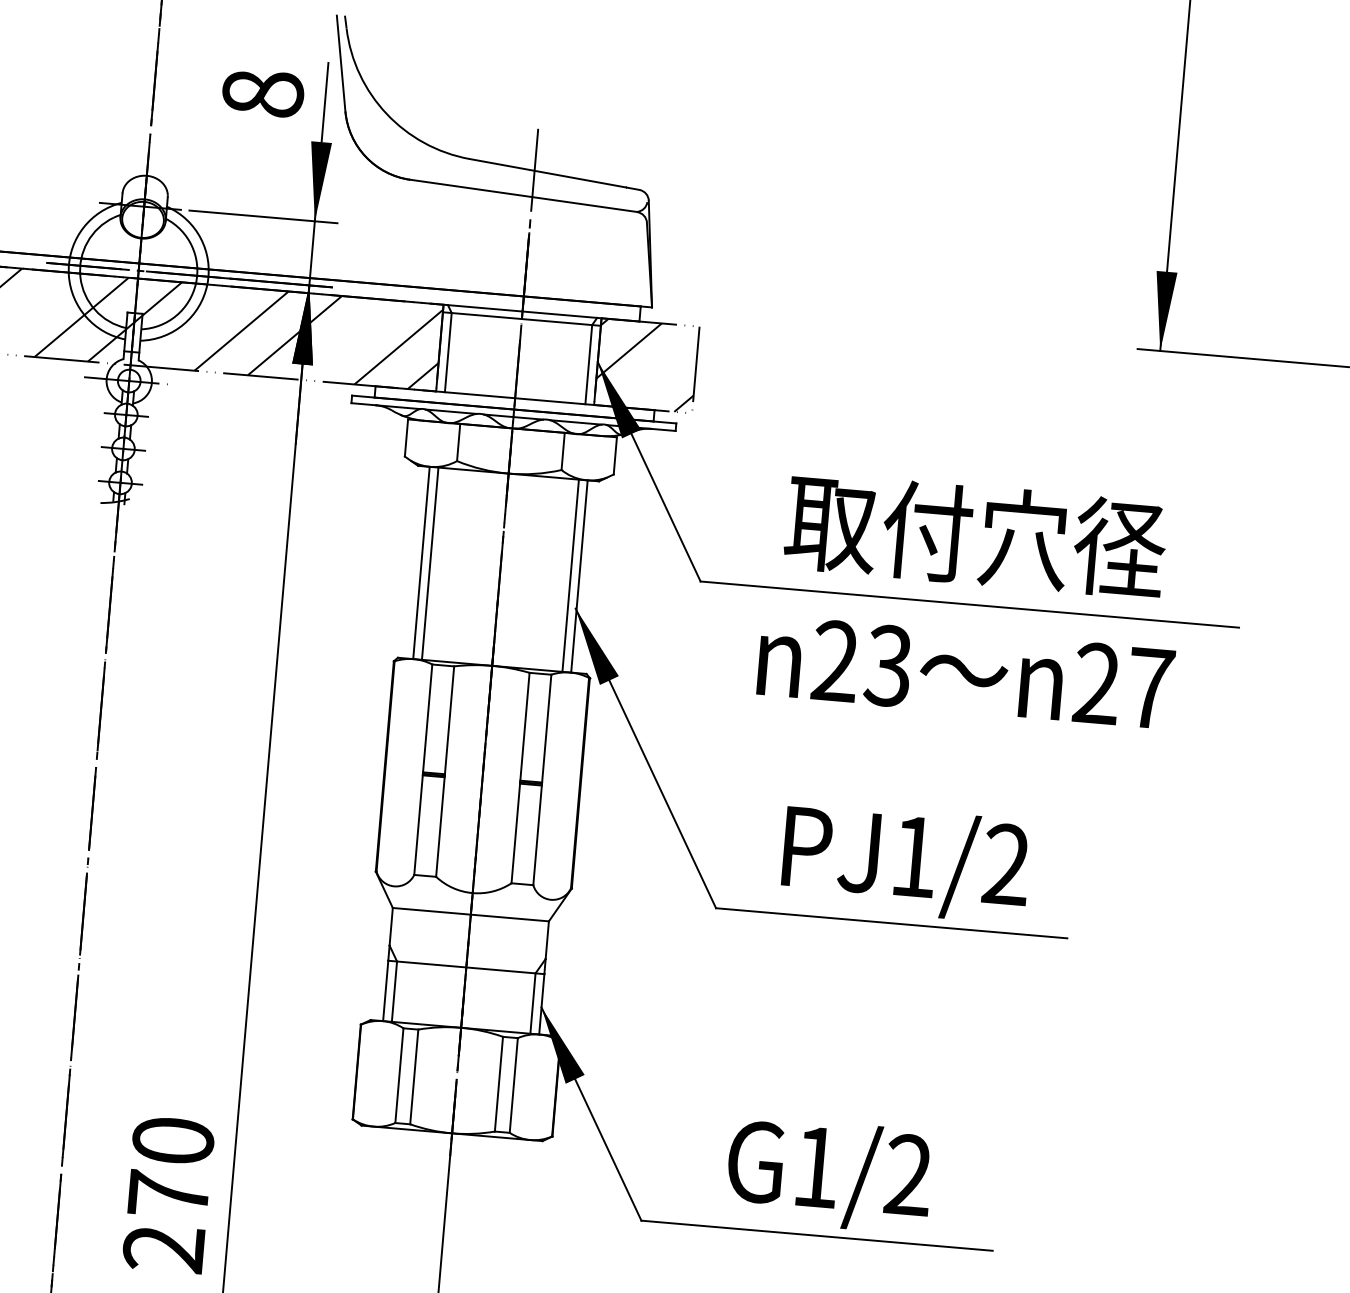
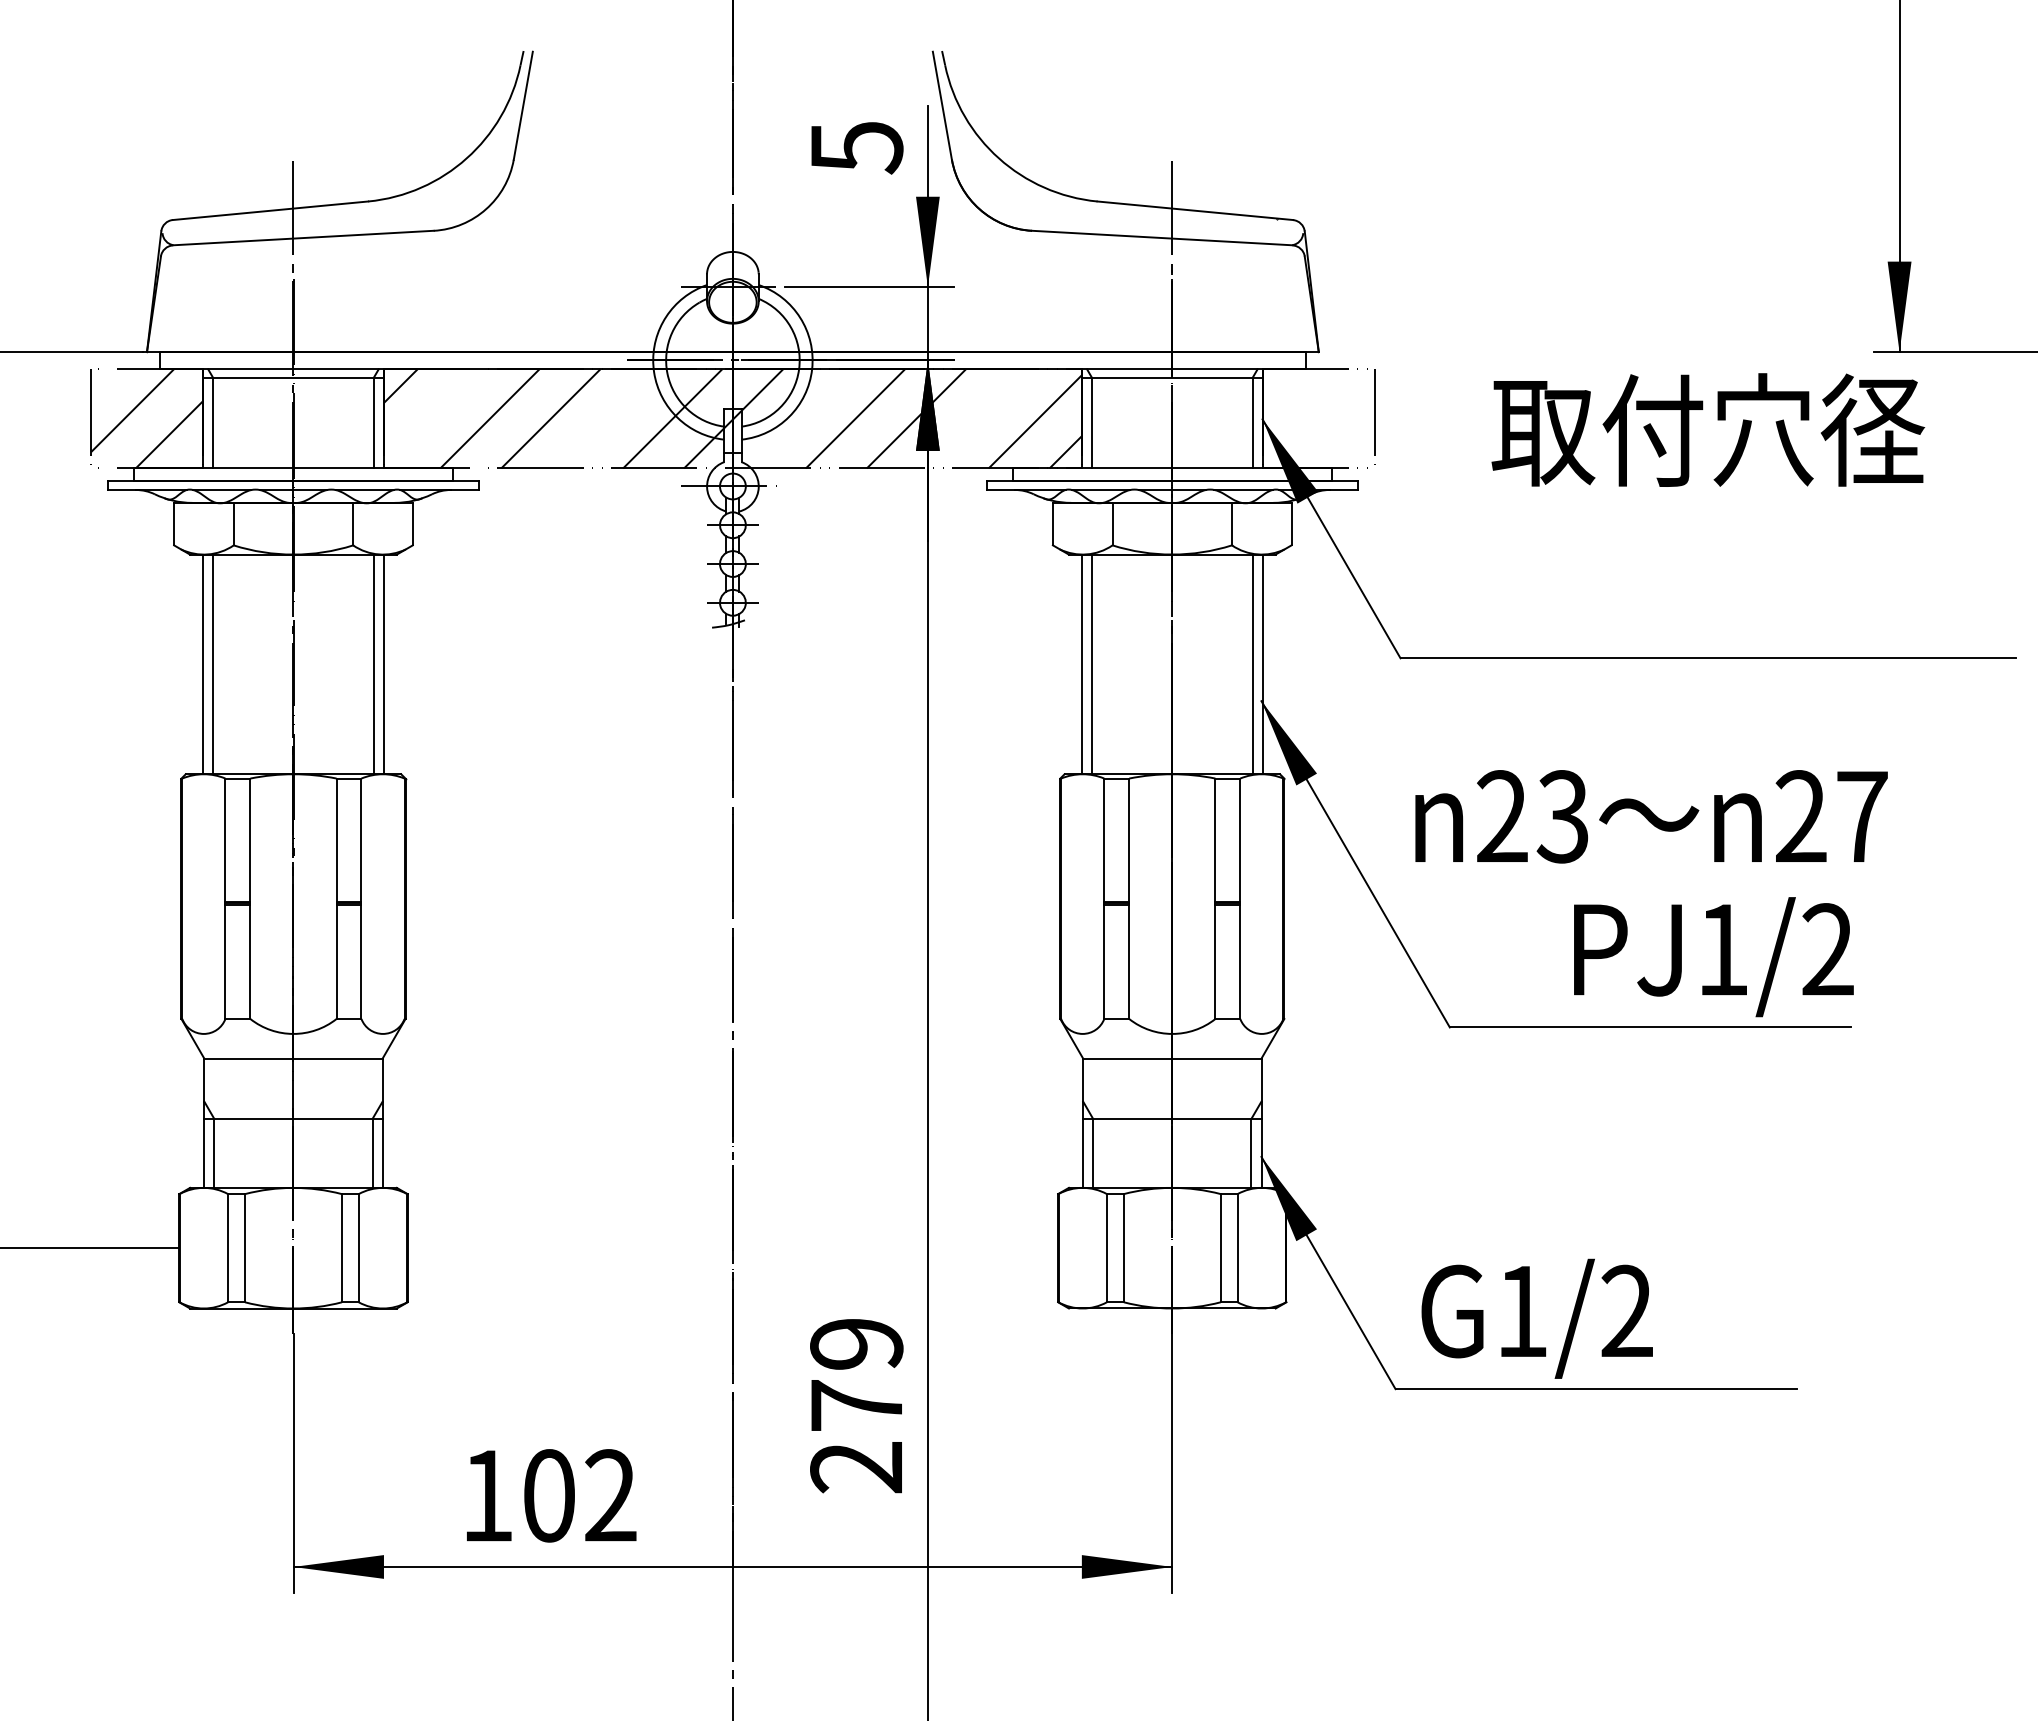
text: (262, 93) -> (856, 147), 8 -> 5
hatch: (646, 365) -> (1318, 418), removed
text: (976, 534) -> (1708, 429), moved
text: (966, 672) -> (1651, 816), moved
text: (905, 862) -> (1713, 957), moved
text: (173, 1140) -> (856, 1343), 270 -> 279
text: (828, 1174) -> (1536, 1318), moved

